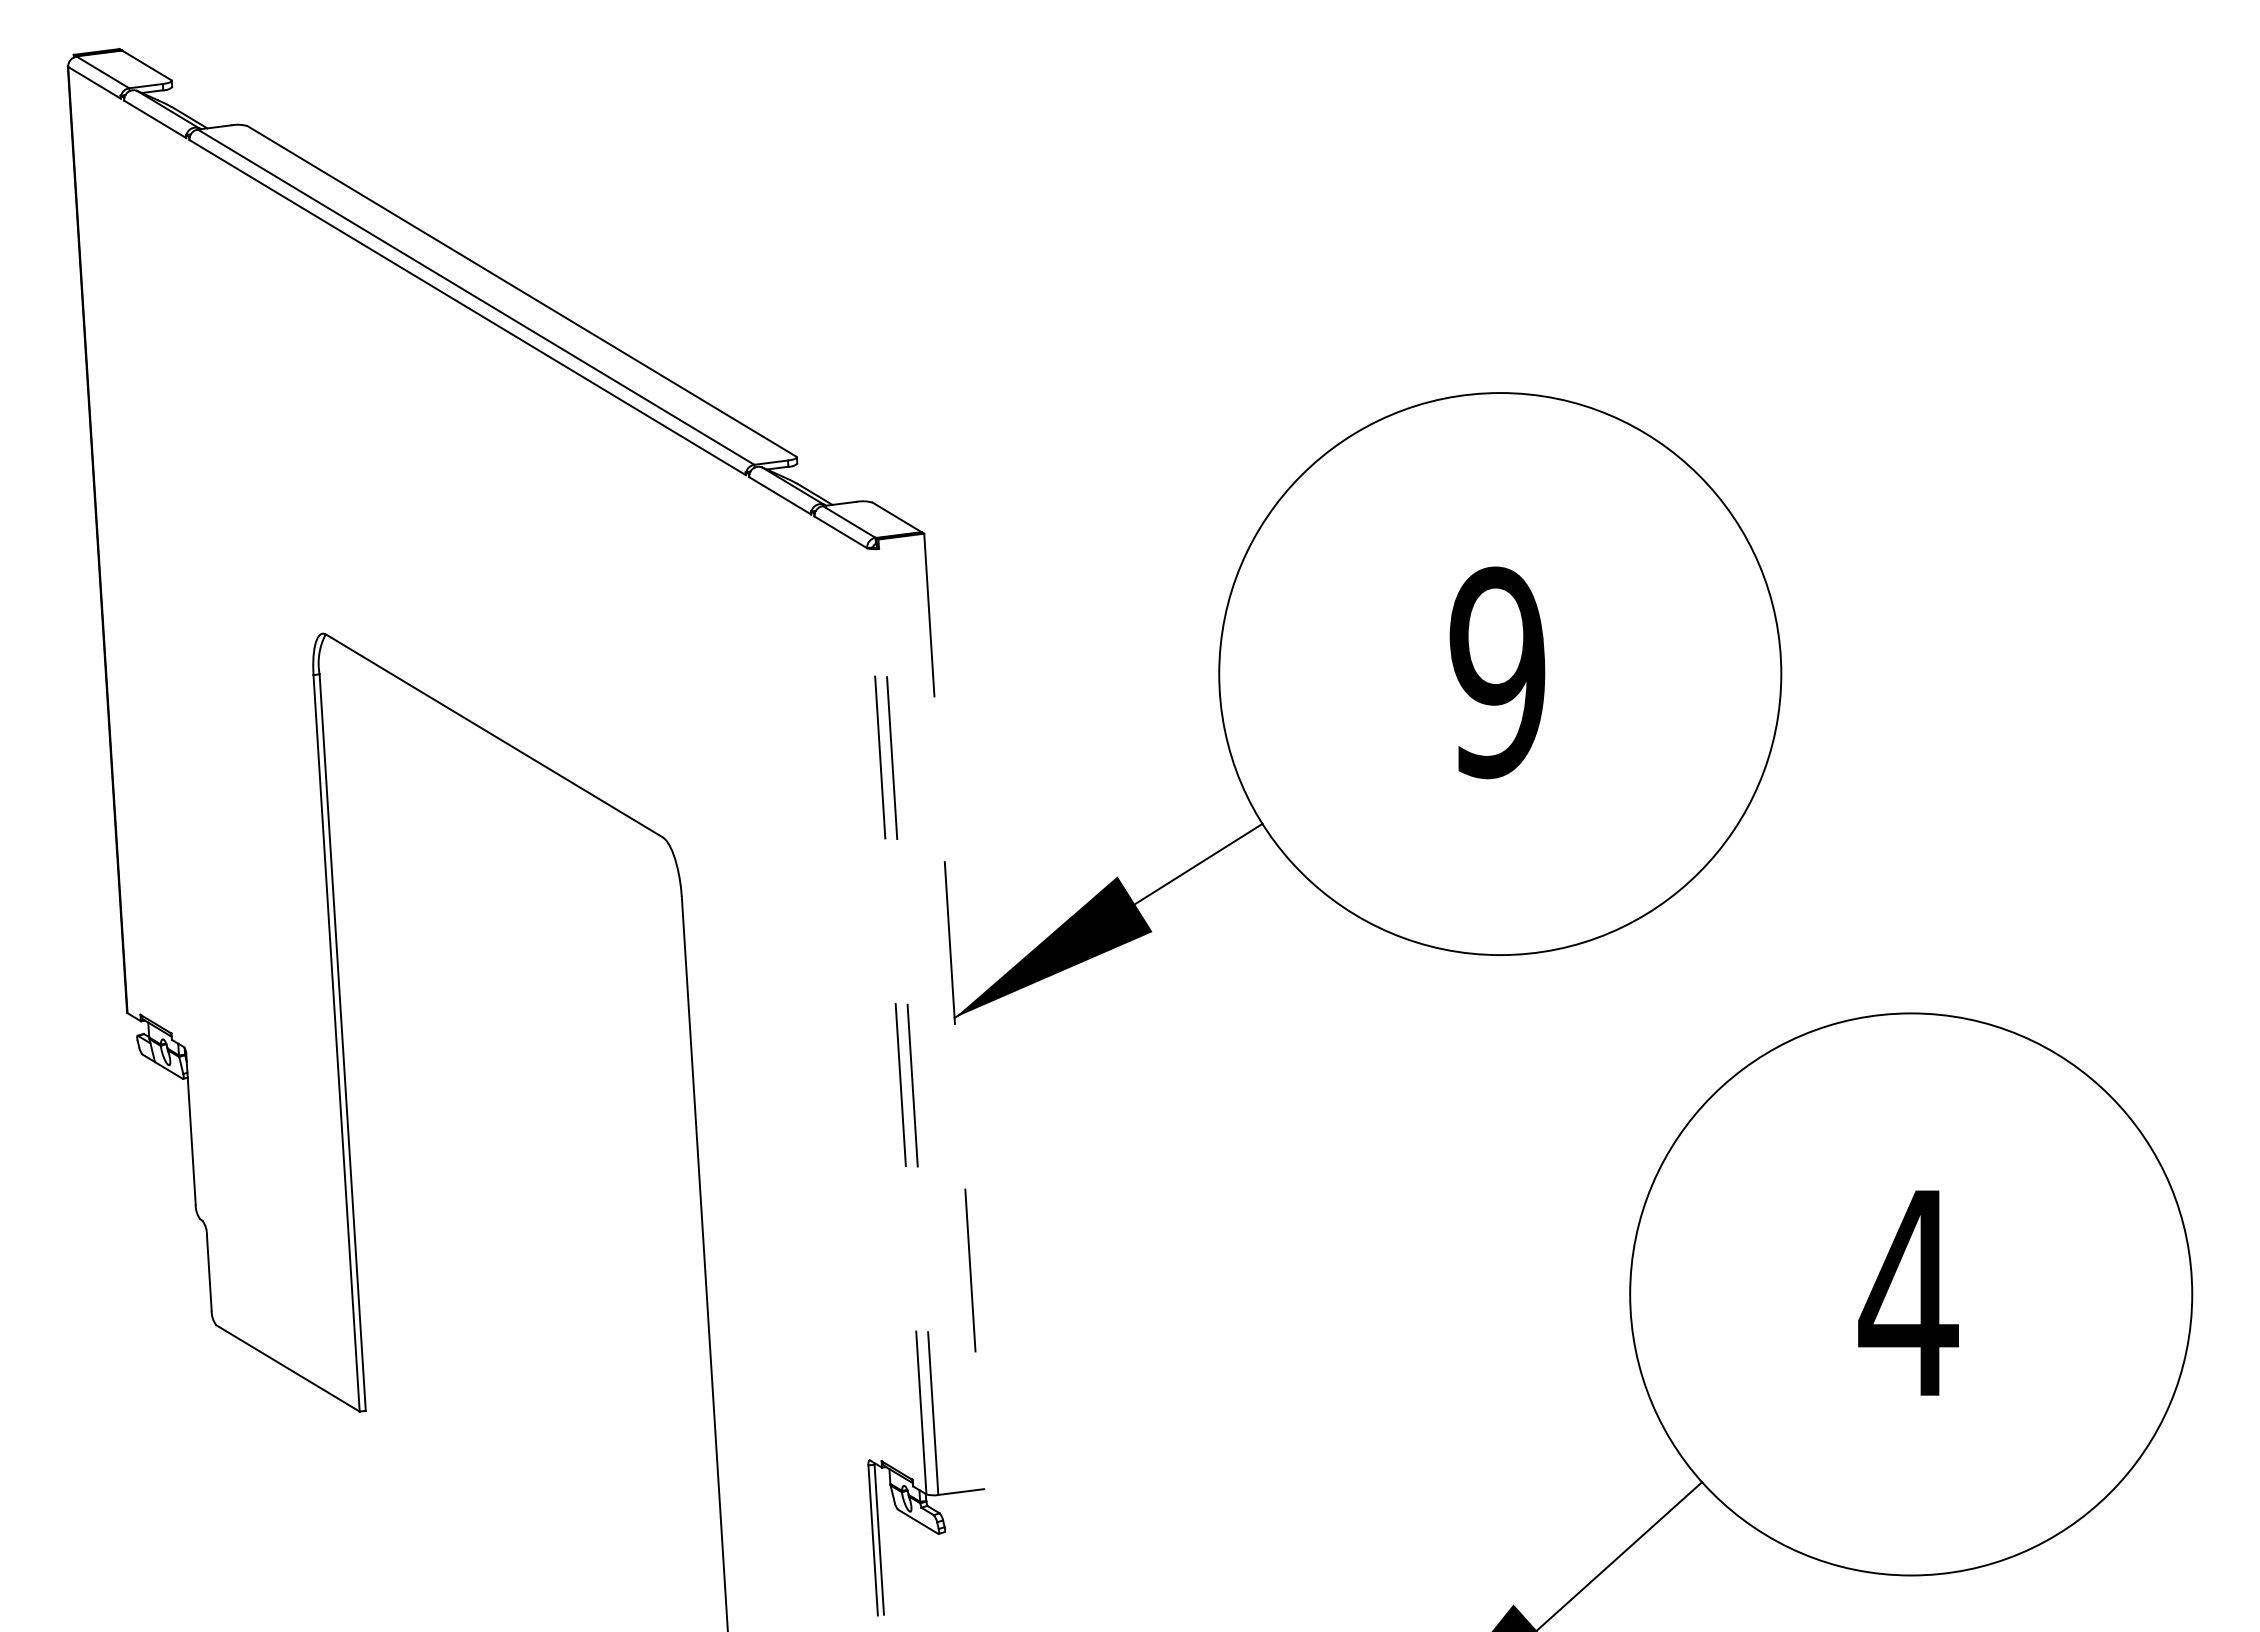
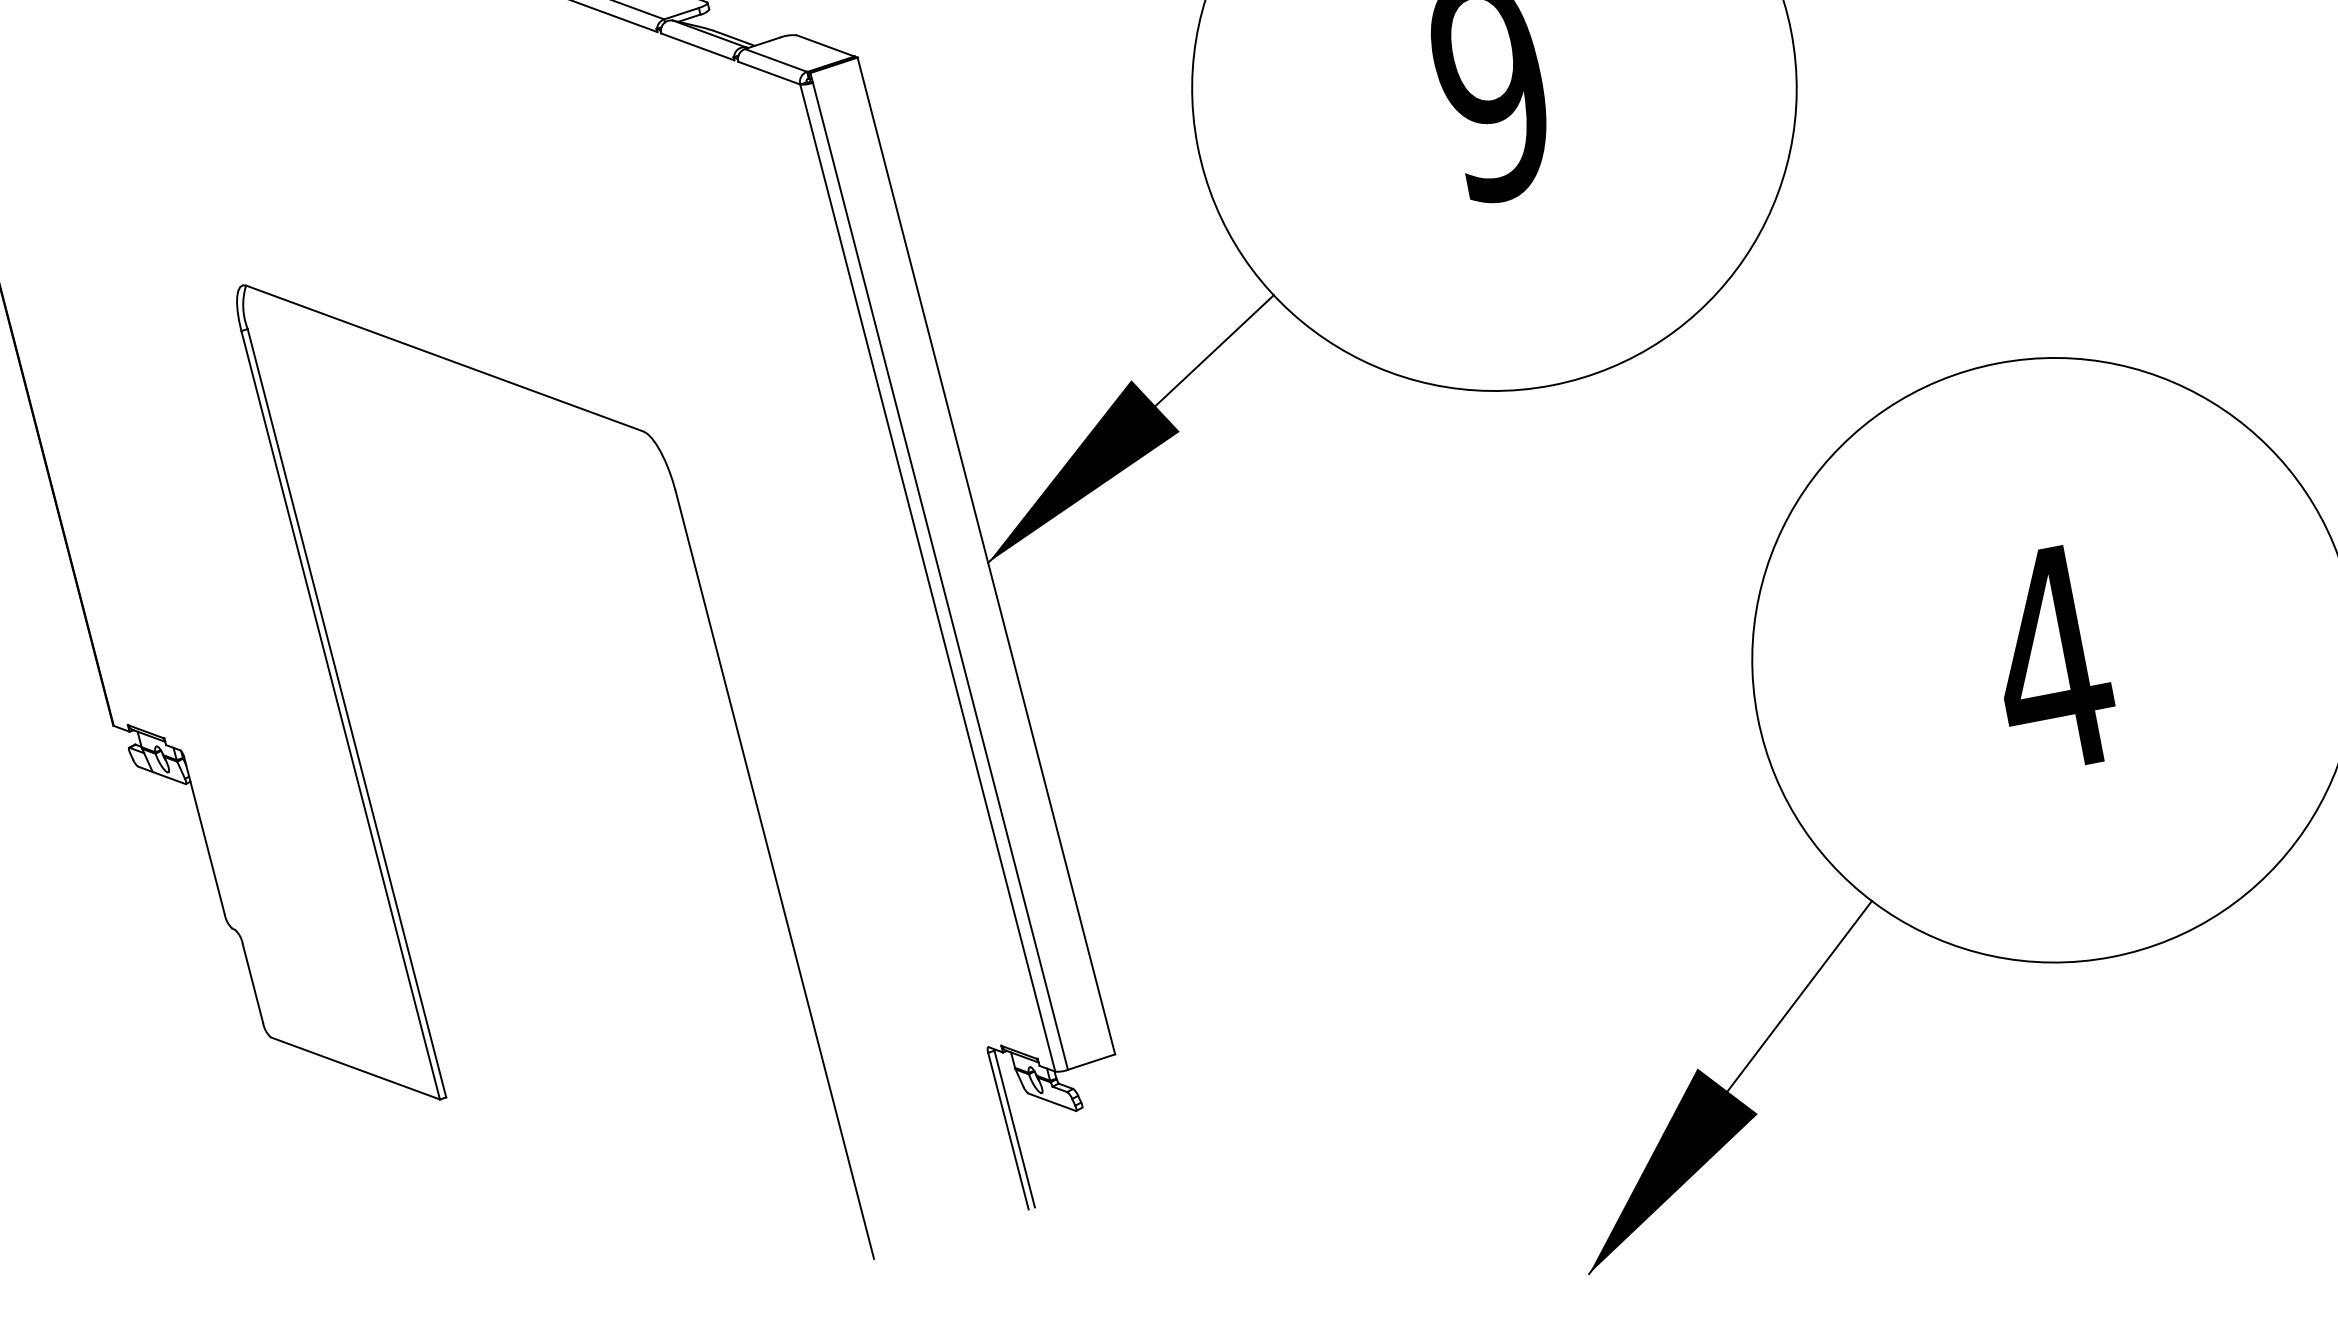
line: (954, 1011) -> (986, 556), dashed -> solid
line: (896, 1020) -> (927, 577), dashed -> solid
line: (908, 1021) -> (940, 575), dashed -> solid

